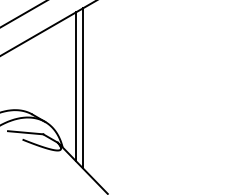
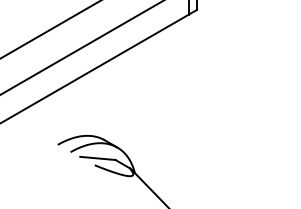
line: (76, 86) -> (148, 112), removed
line: (83, 87) -> (155, 113), removed

